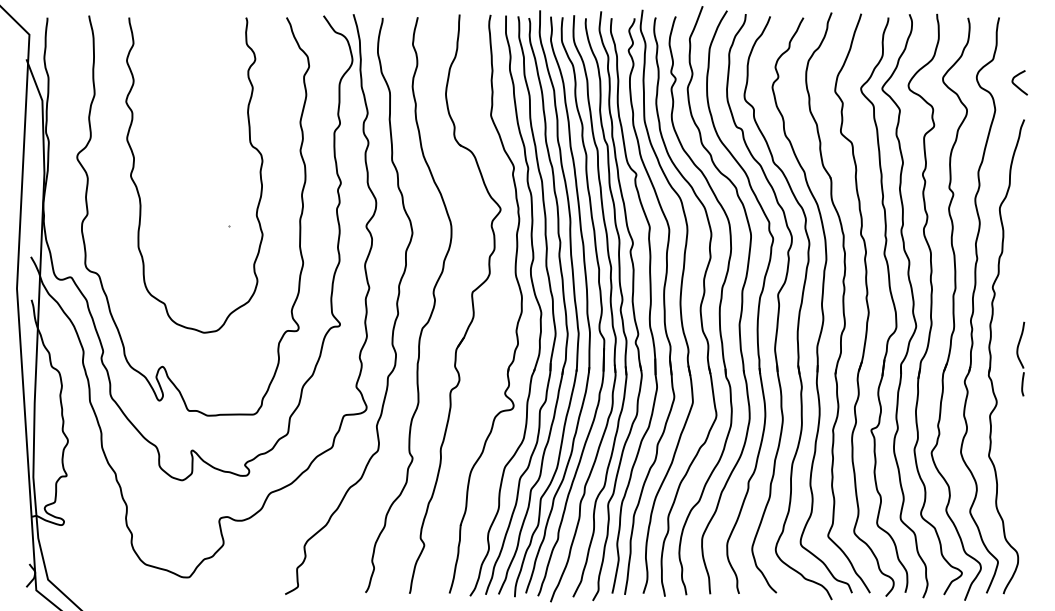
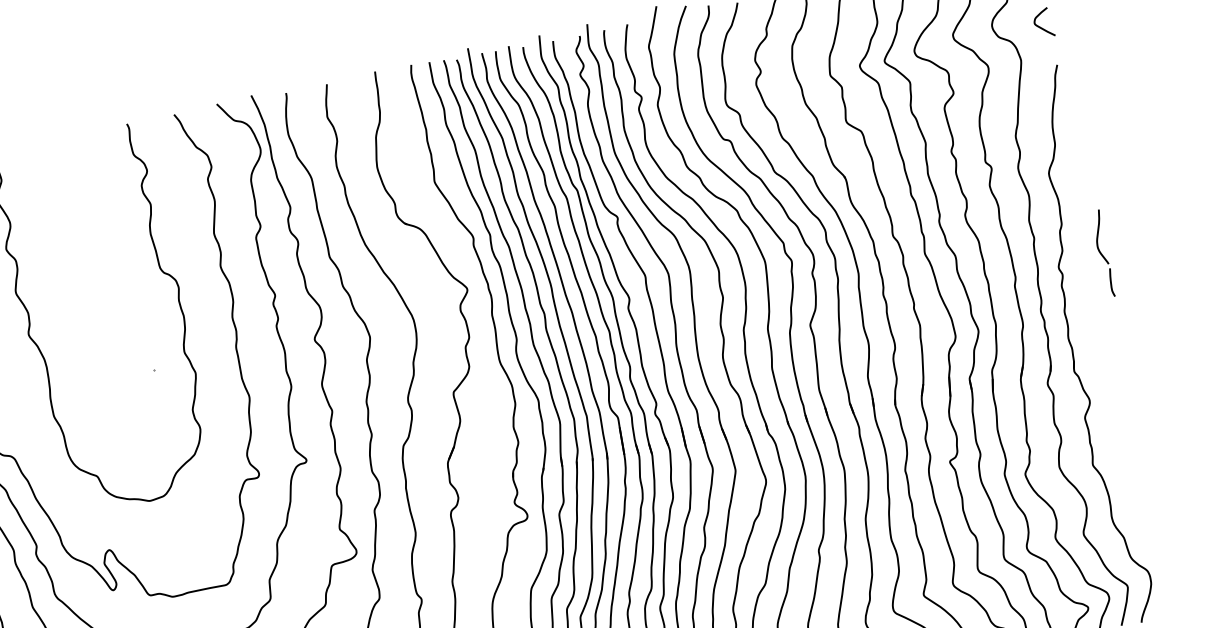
part: (1020, 358) -> (1102, 253), moved

